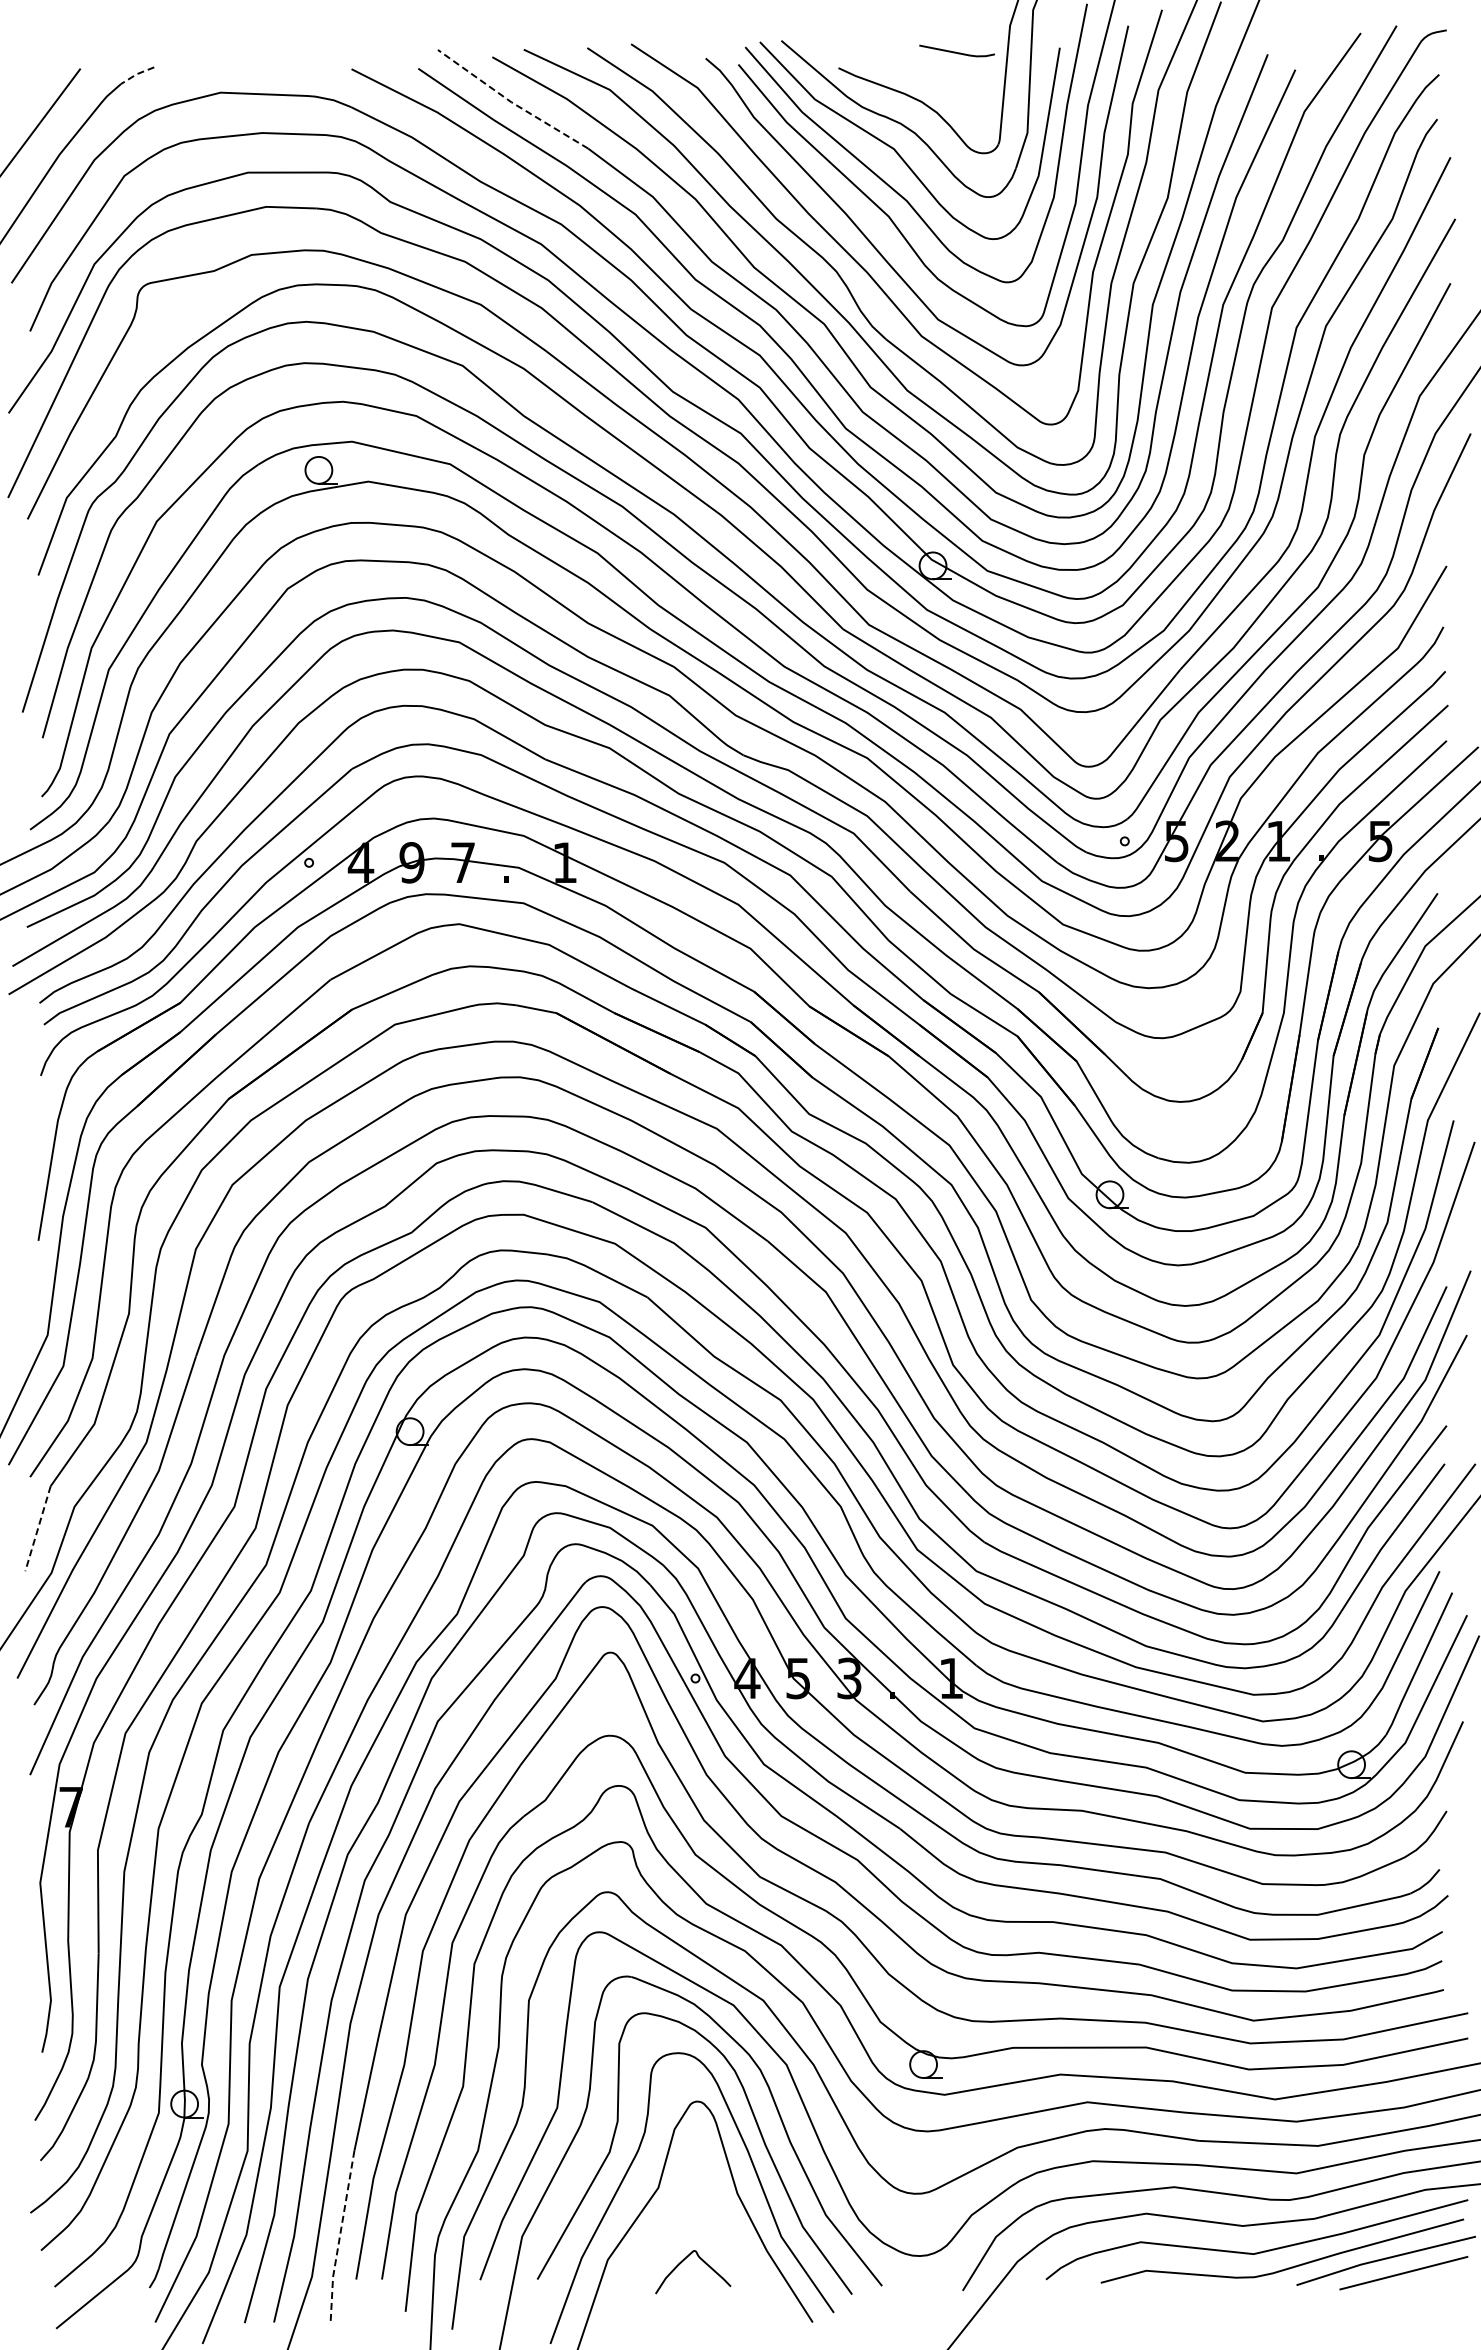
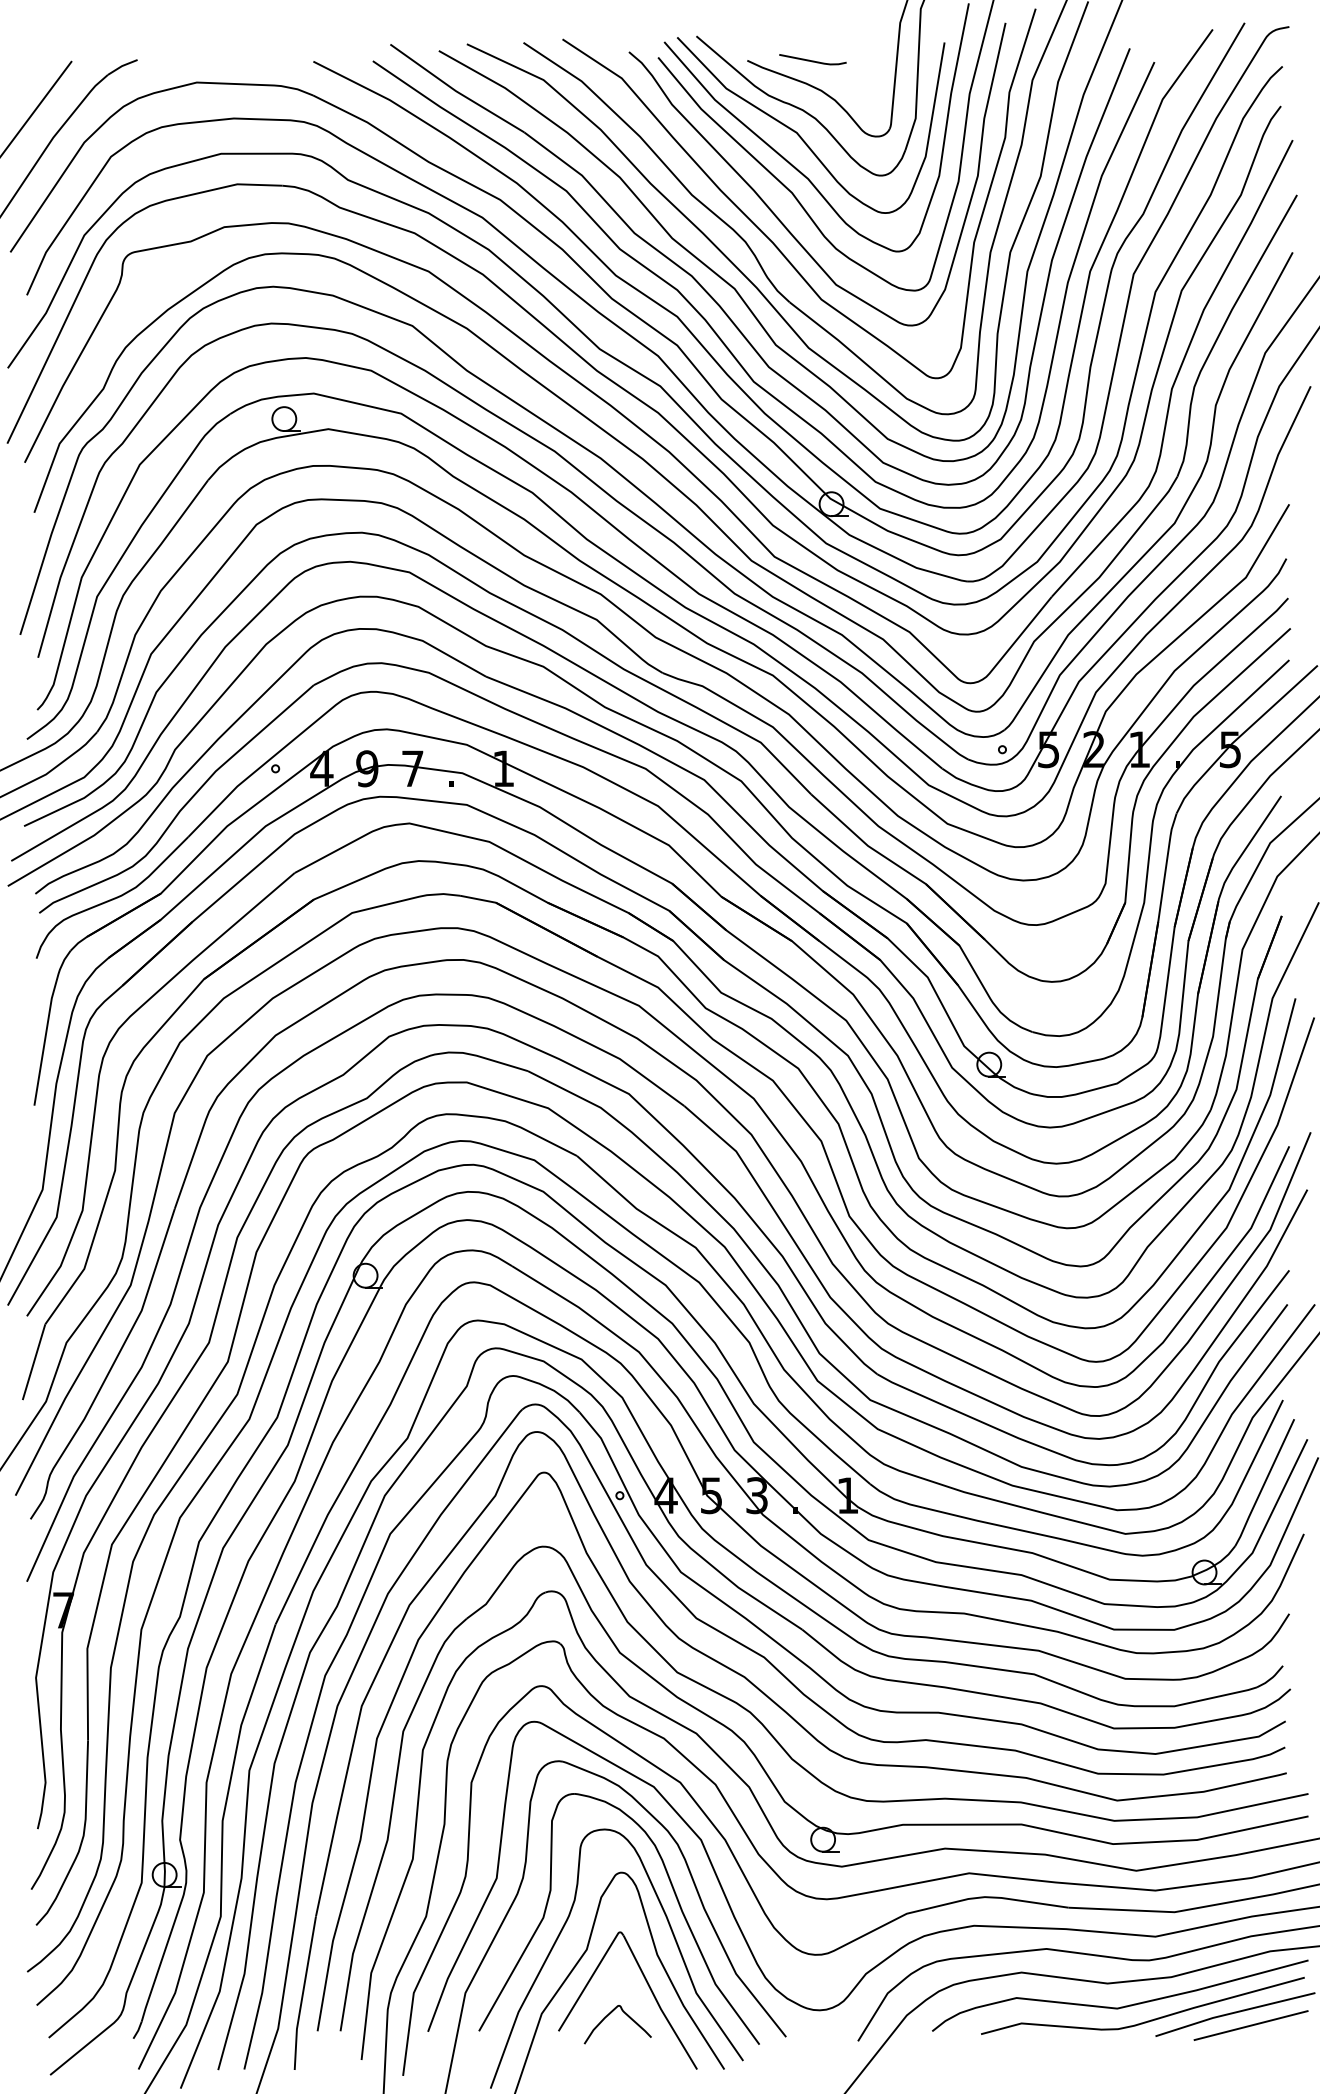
line: (955, 51) -> (811, 60), moved
line: (136, 74) -> (121, 66), dashed -> solid
line: (511, 102) -> (455, 91), dashed -> solid
line: (37, 1529) -> (33, 1362), dashed -> solid
part: (728, 2231) -> (649, 1988), added
line: (339, 2237) -> (302, 1993), dashed -> solid

